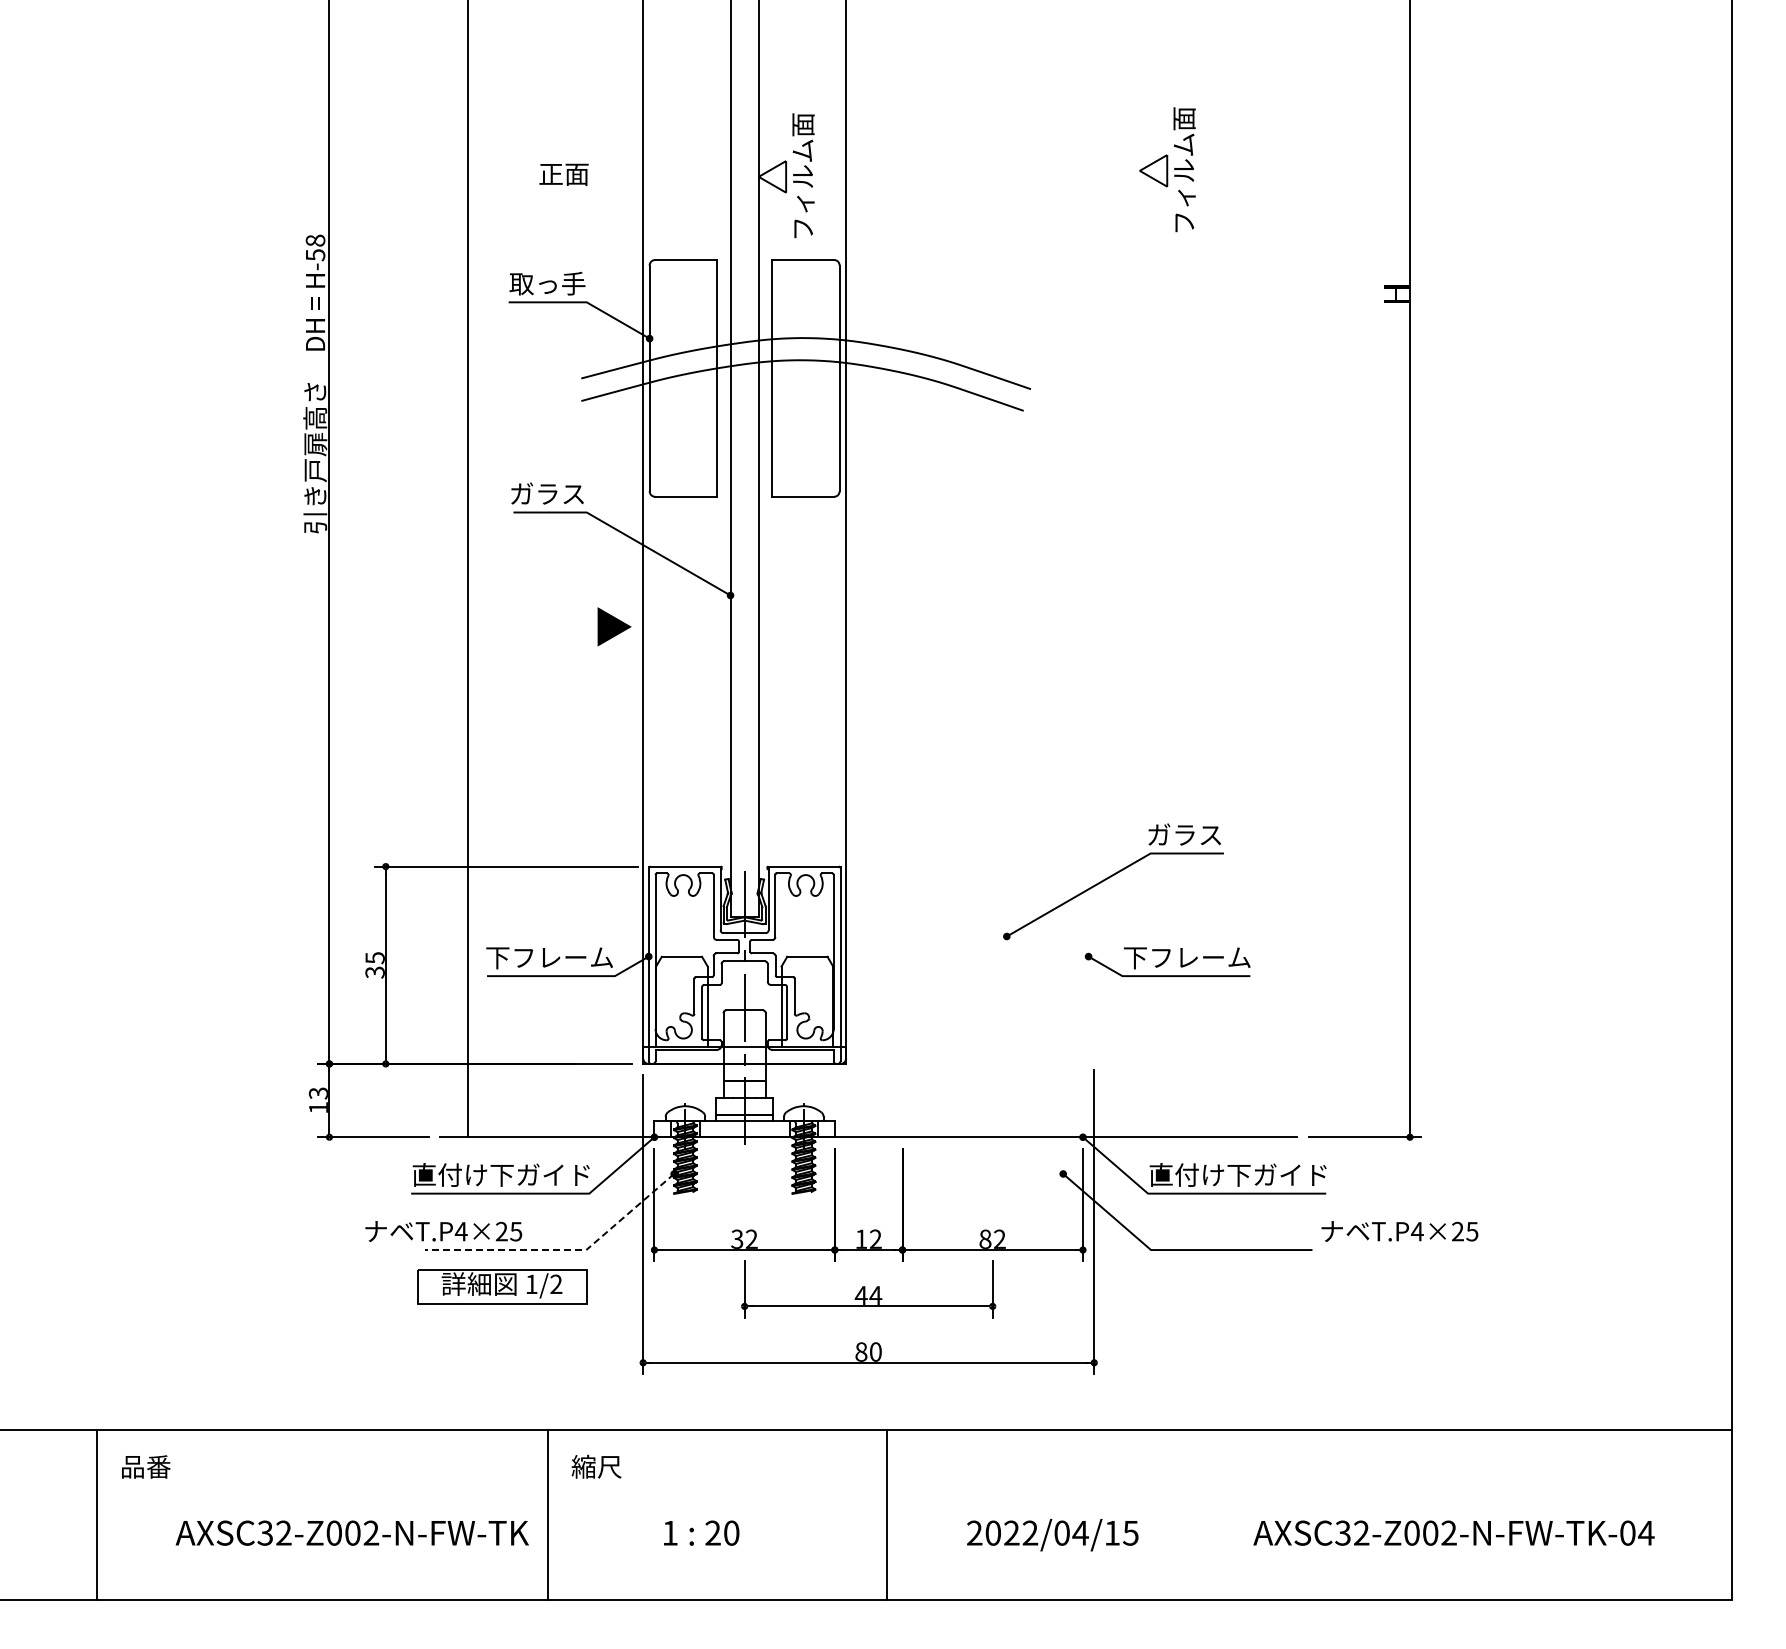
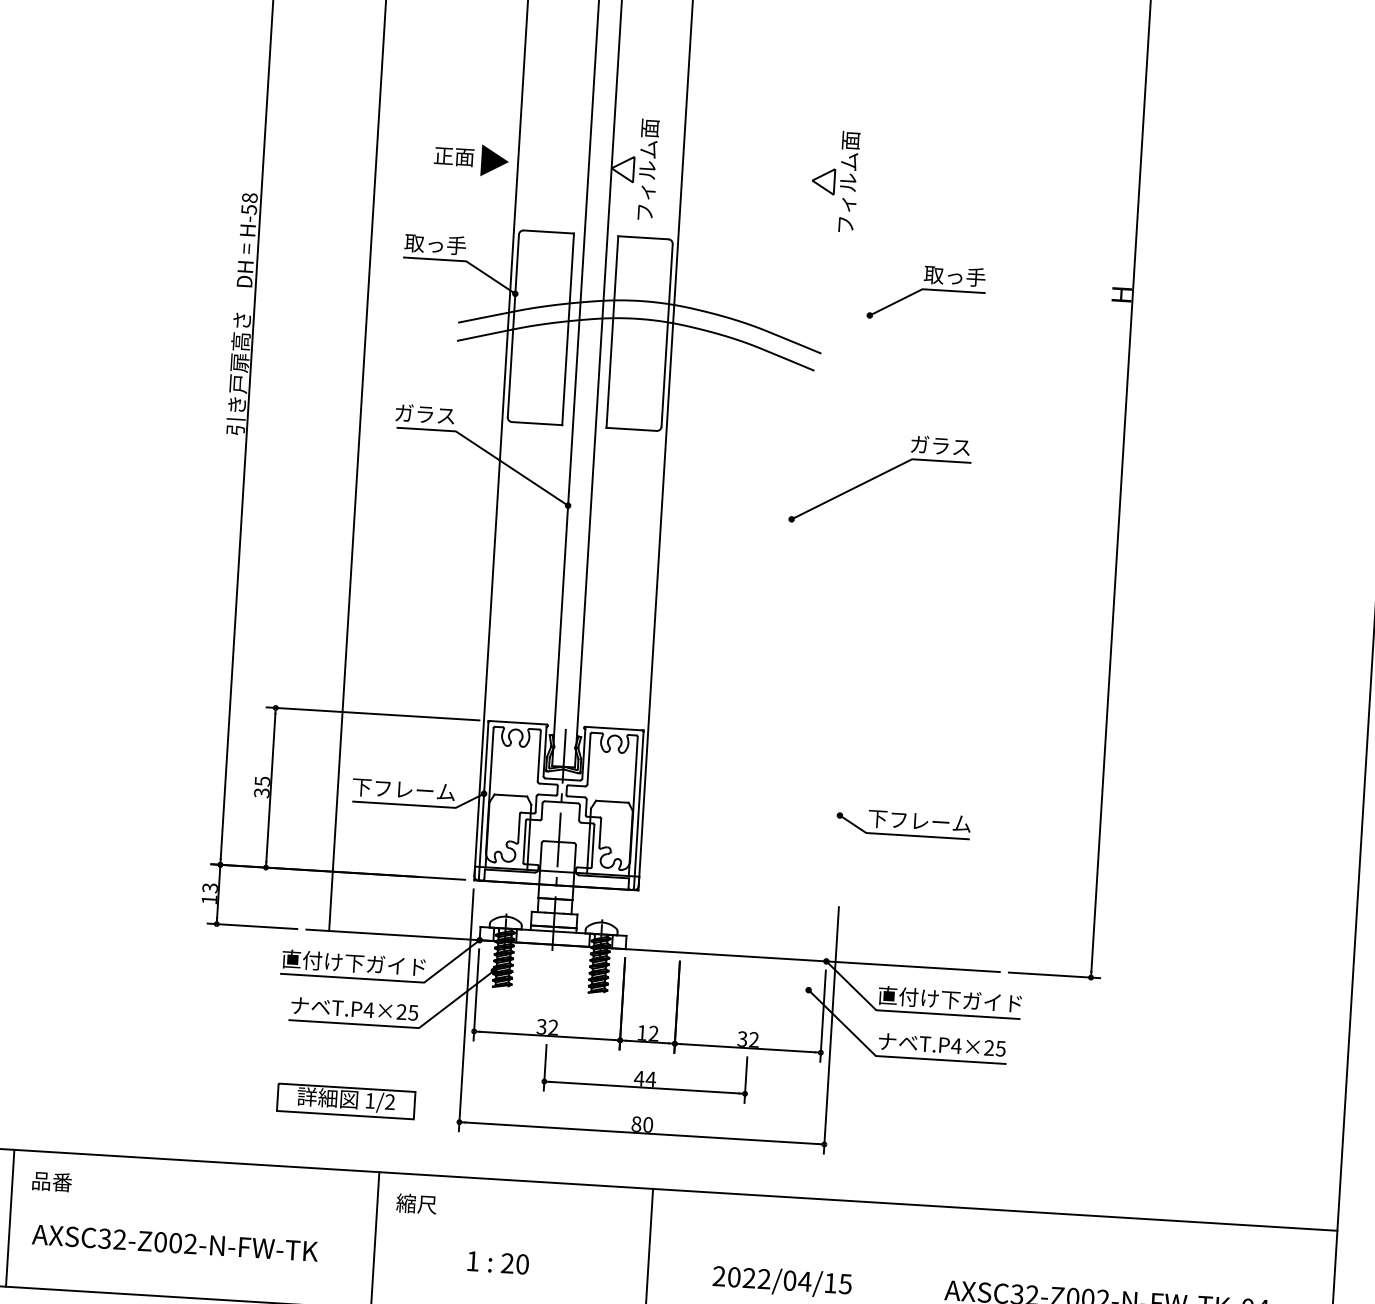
part: (1167, 169) -> (834, 180), moved
part: (1156, 306) -> (927, 292), added
part: (614, 626) -> (494, 160), moved
part: (1113, 881) -> (880, 480), moved
text: (443, 1231) -> (354, 1009), moved
text: (1399, 1231) -> (941, 1045), moved
text: (985, 1238) -> (742, 1038), 82 -> 32
line: (564, 1250) -> (401, 1027), dashed -> solid
part: (502, 1286) -> (346, 1101), moved
text: (351, 1532) -> (174, 1242), moved

